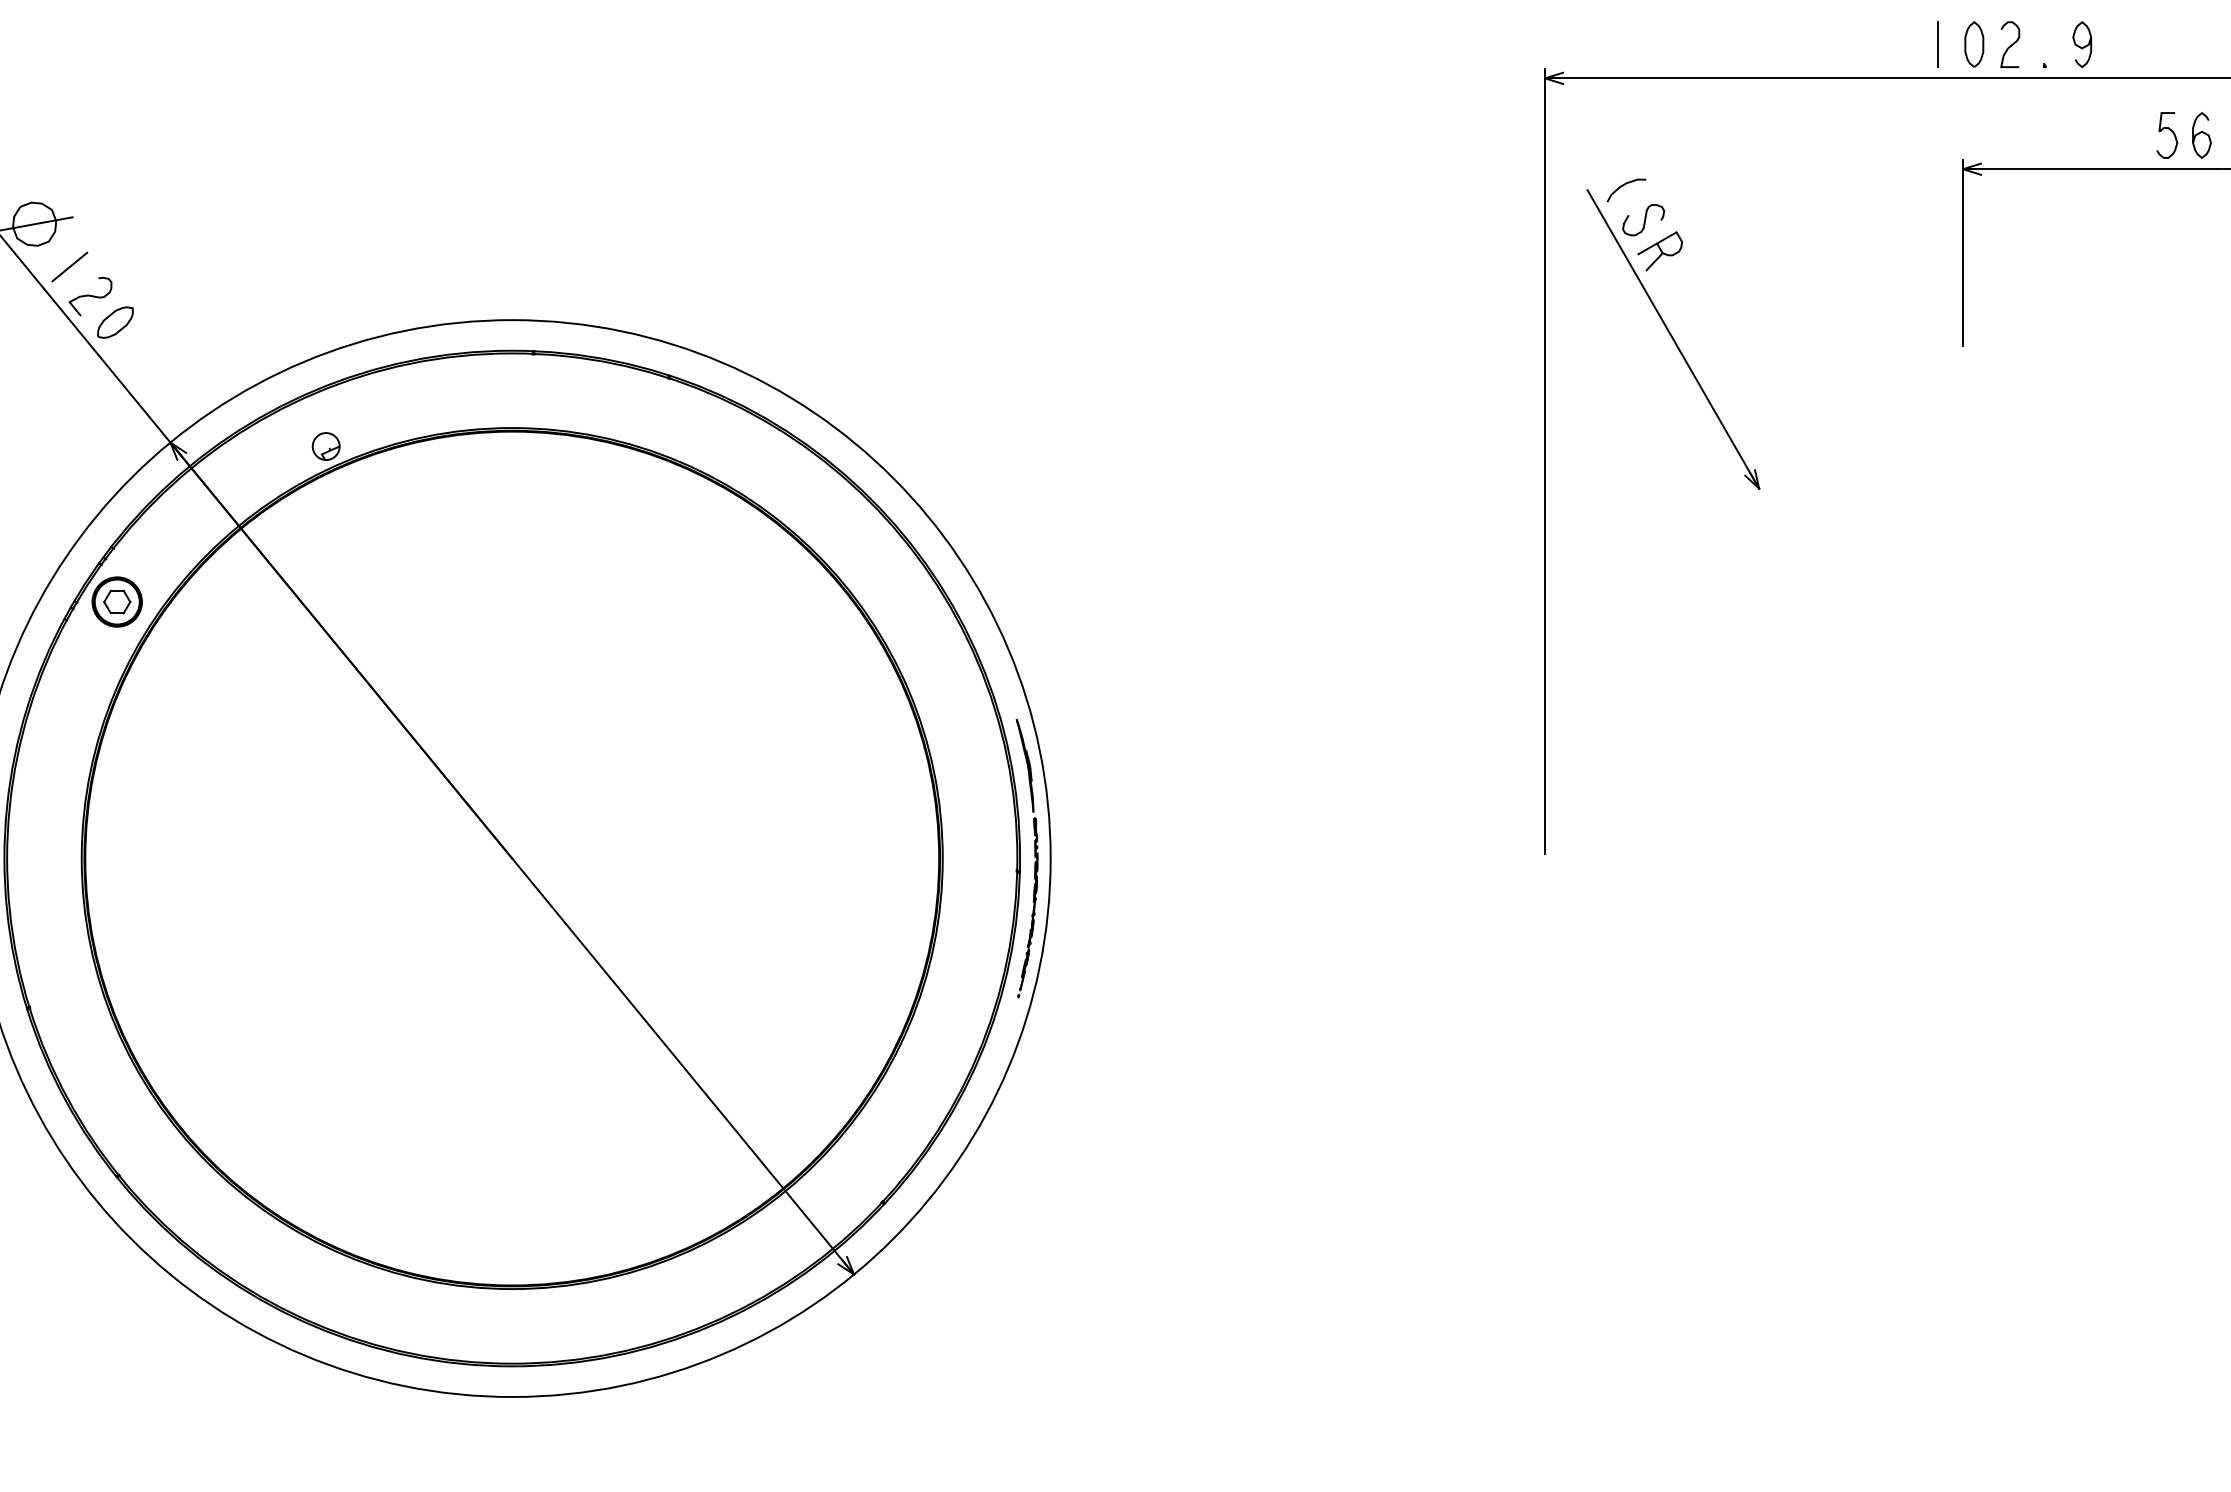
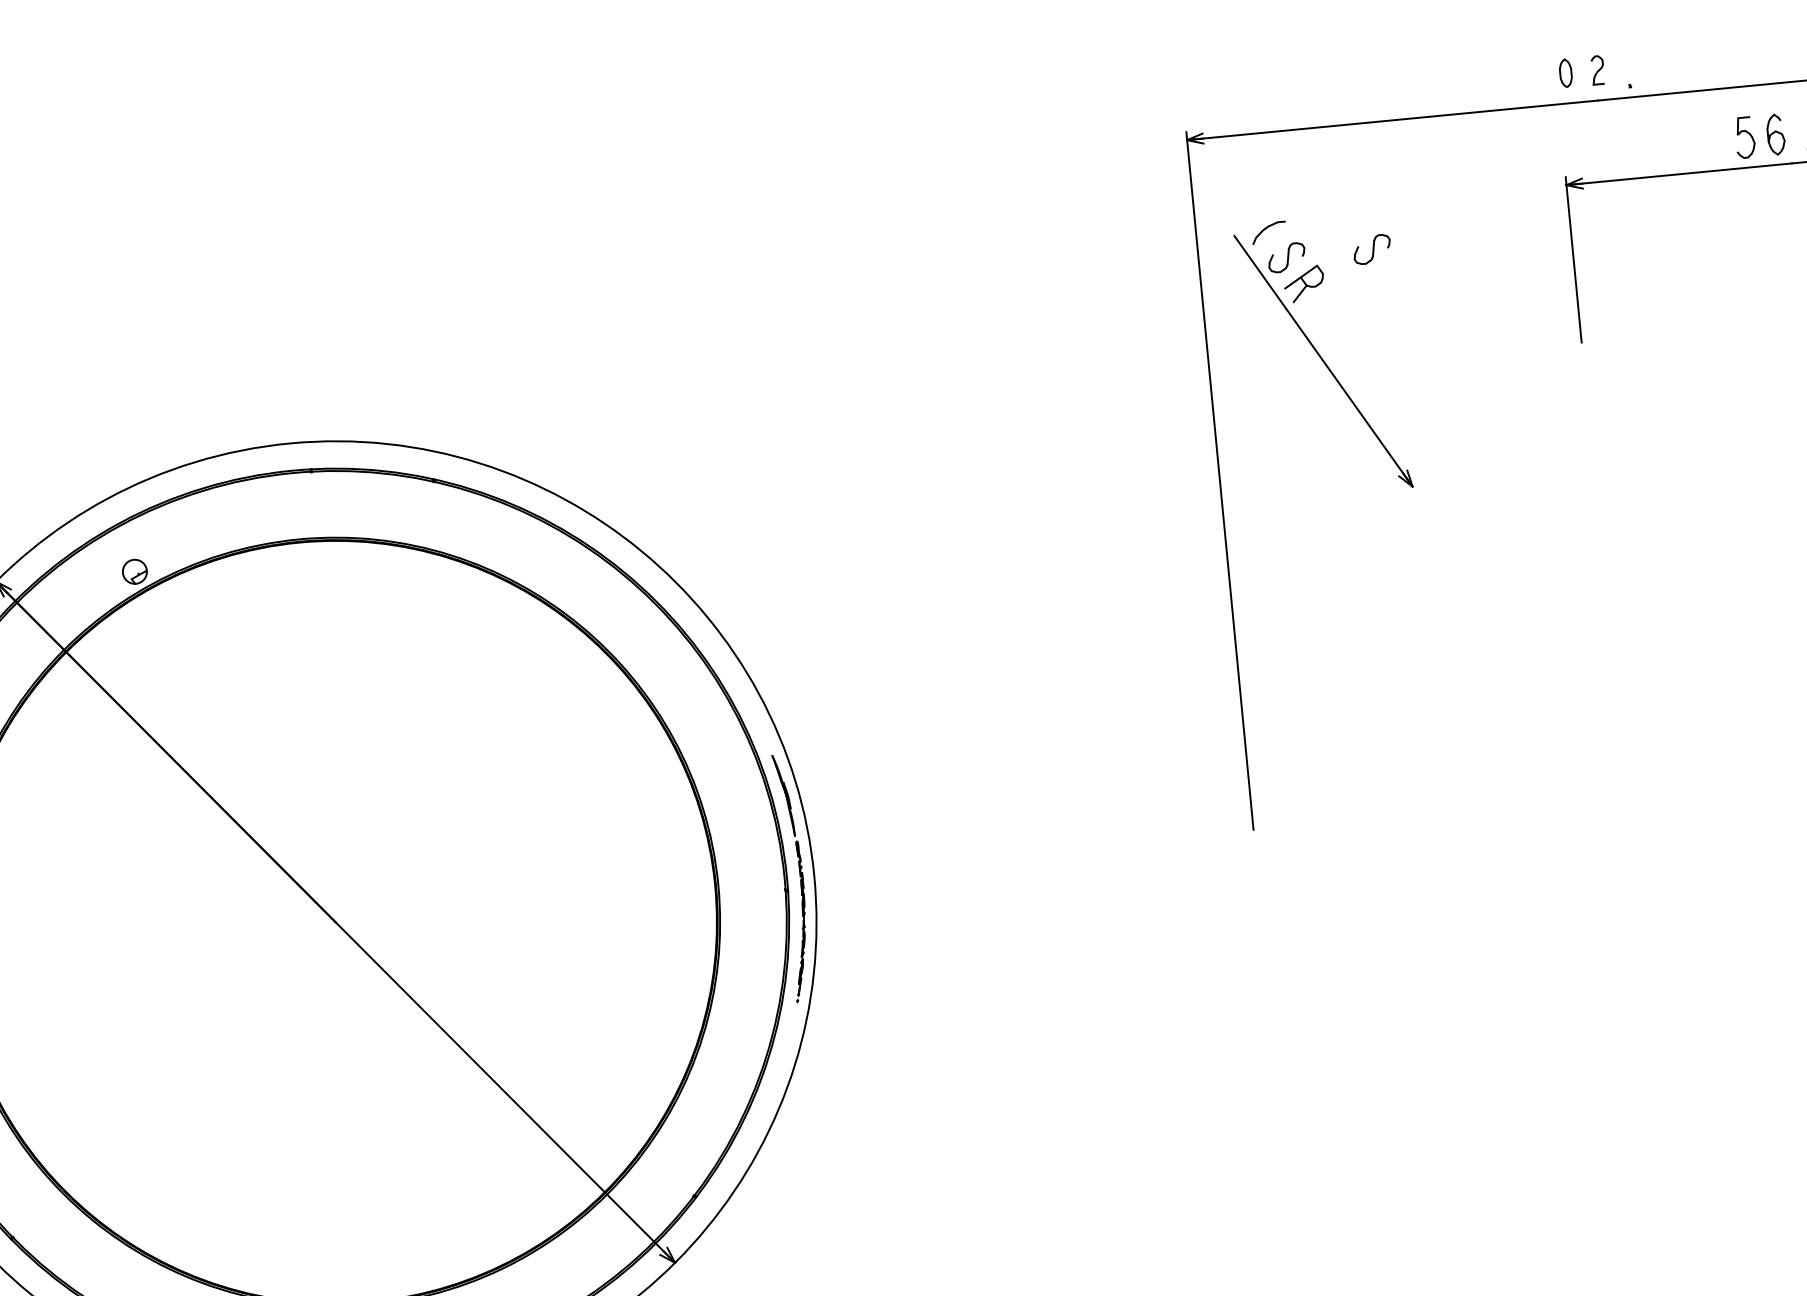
line: (1938, 44) -> (1533, 76), removed
part: (1974, 44) -> (1565, 73), size x0.7
part: (2010, 44) -> (1597, 70), size x0.7
curve: (2083, 46) -> (1663, 65), removed
part: (1739, 220) -> (1372, 249), added

